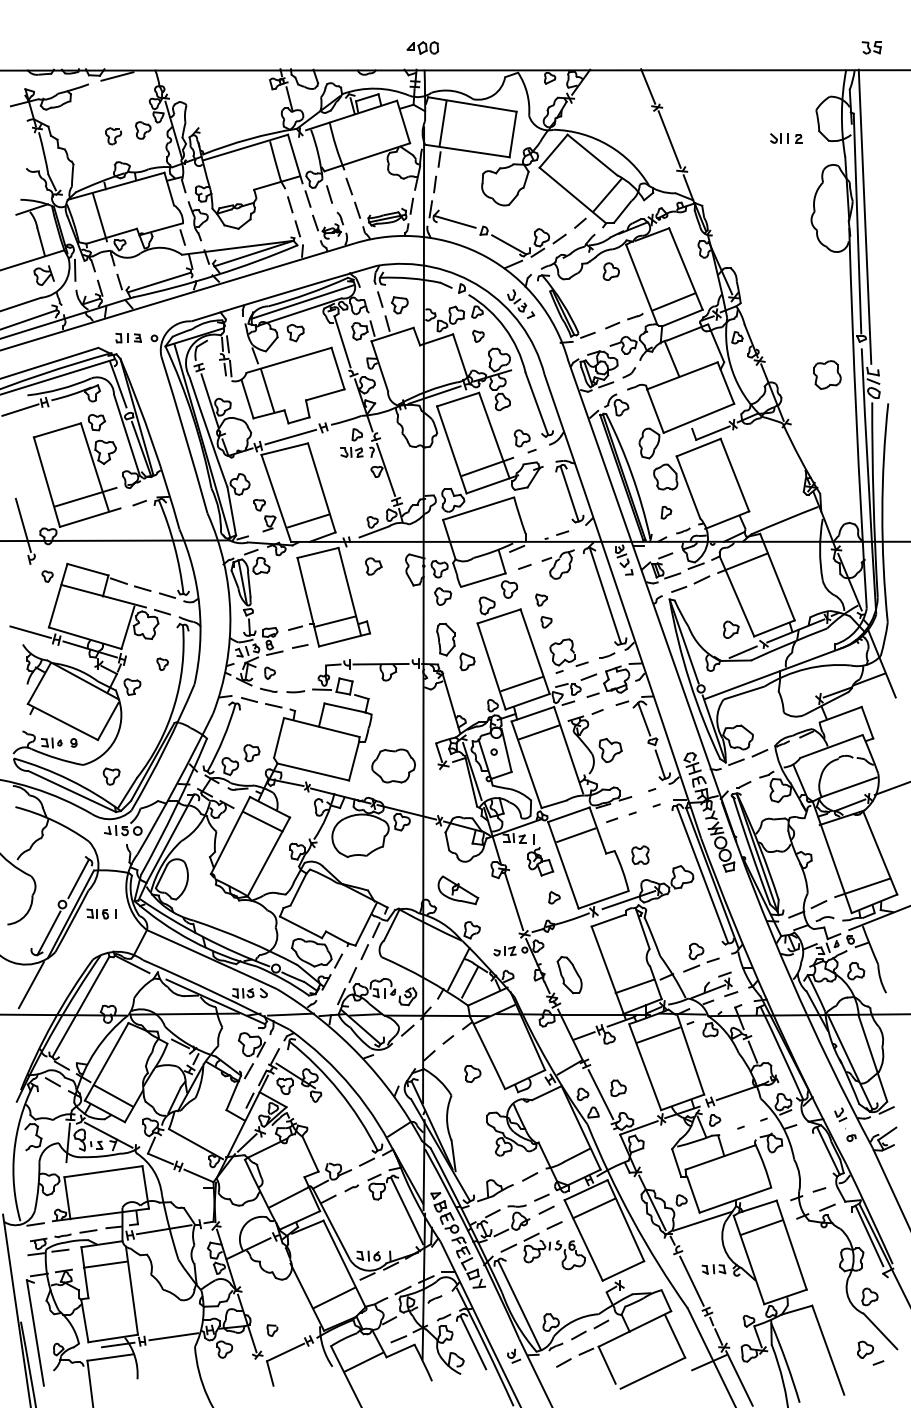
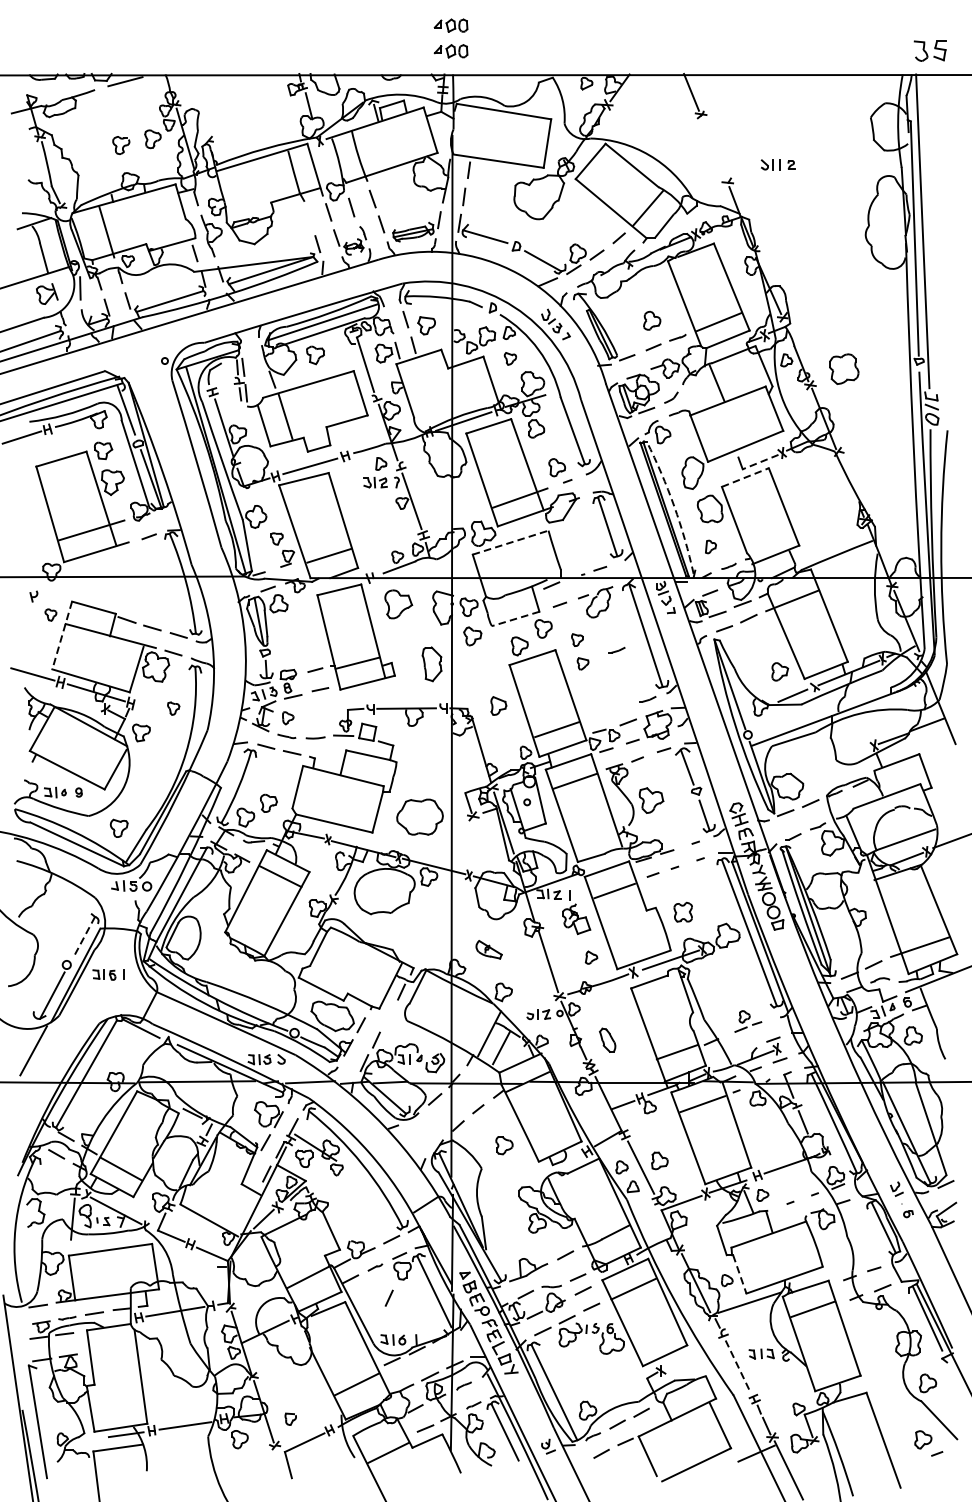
part: (422, 23) -> (450, 25), added
part: (871, 47) -> (929, 50), size x1.6
line: (442, 123) -> (472, 131), removed
part: (786, 138) -> (778, 164), moved
line: (669, 139) -> (714, 148), removed
line: (290, 204) -> (310, 218), removed
part: (610, 271) -> (651, 320), moved
part: (128, 338) -> (137, 361), removed
part: (827, 374) -> (844, 368), moved
line: (712, 433) -> (760, 462), solid -> dashed
line: (698, 447) -> (745, 477), solid -> dashed
arc: (631, 474) -> (673, 506), solid -> dashed
line: (479, 508) -> (511, 542), solid -> dashed
line: (22, 524) -> (24, 559), removed
part: (373, 566) -> (398, 604), size x1.6
line: (482, 580) -> (514, 619), solid -> dashed
line: (58, 596) -> (62, 636), solid -> dashed
line: (578, 609) -> (617, 650), added
part: (445, 639) -> (431, 664), moved
part: (568, 655) -> (606, 699), removed
line: (78, 878) -> (83, 937), solid -> dashed
part: (458, 890) -> (489, 949), size x0.6
line: (364, 952) -> (388, 1298), moved
part: (701, 957) -> (748, 1021), size x0.7
part: (569, 975) -> (607, 1040), size x0.6
line: (693, 1195) -> (739, 1275), solid -> dashed
line: (104, 1264) -> (111, 1348), removed
line: (692, 1281) -> (738, 1366), solid -> dashed

